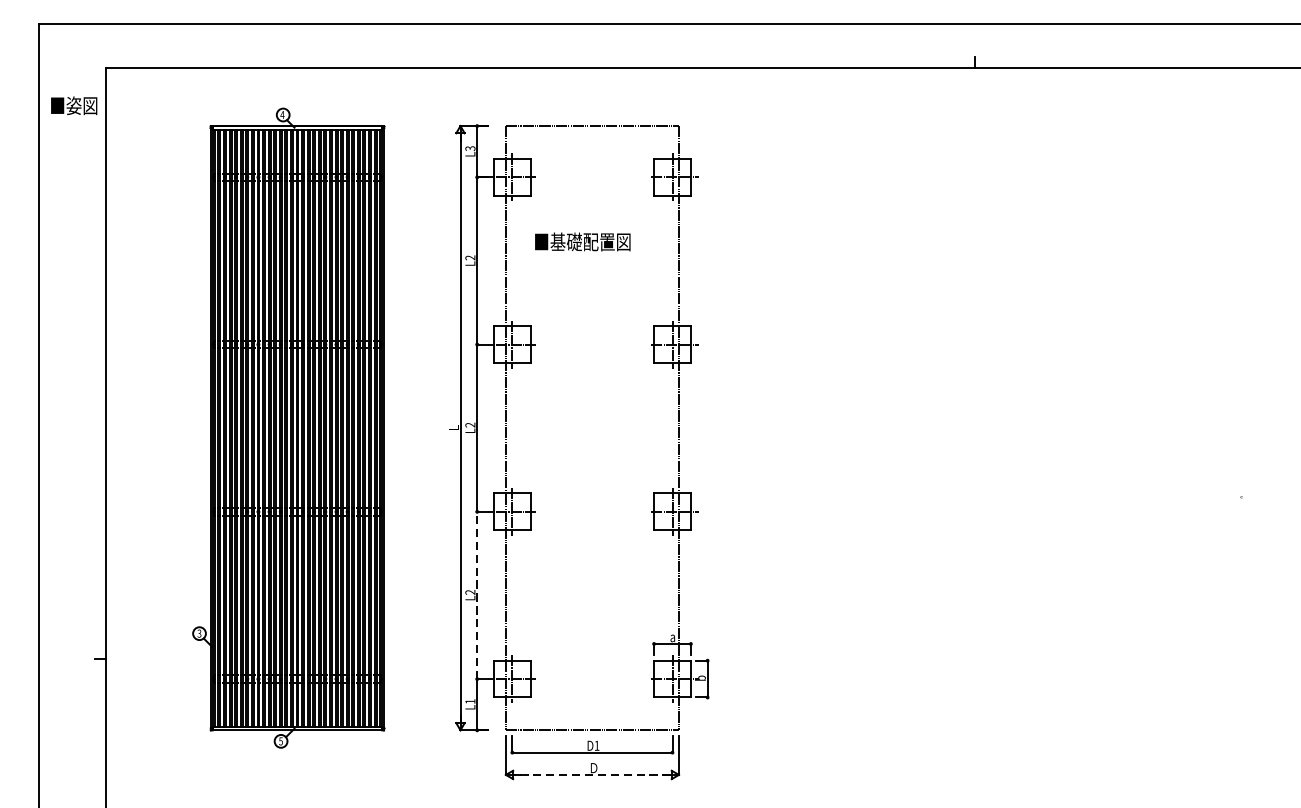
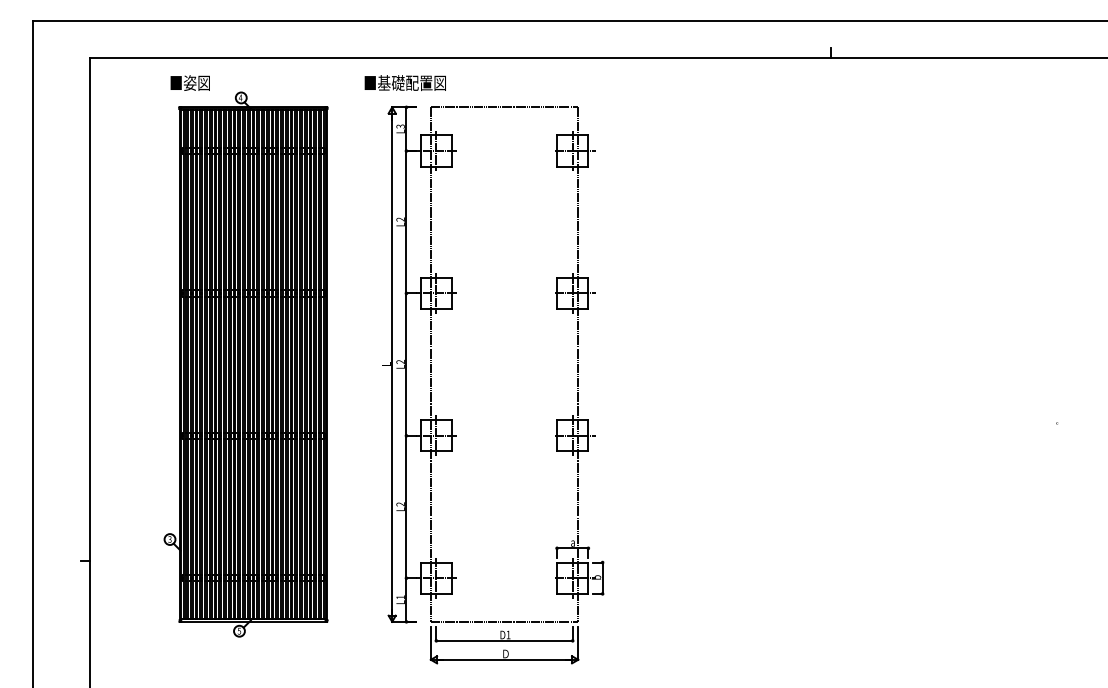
text: (73, 105) -> (189, 82), moved
text: (581, 241) -> (404, 82), moved
line: (477, 594) -> (406, 506), dashed -> solid
line: (592, 774) -> (504, 659), dashed -> solid

